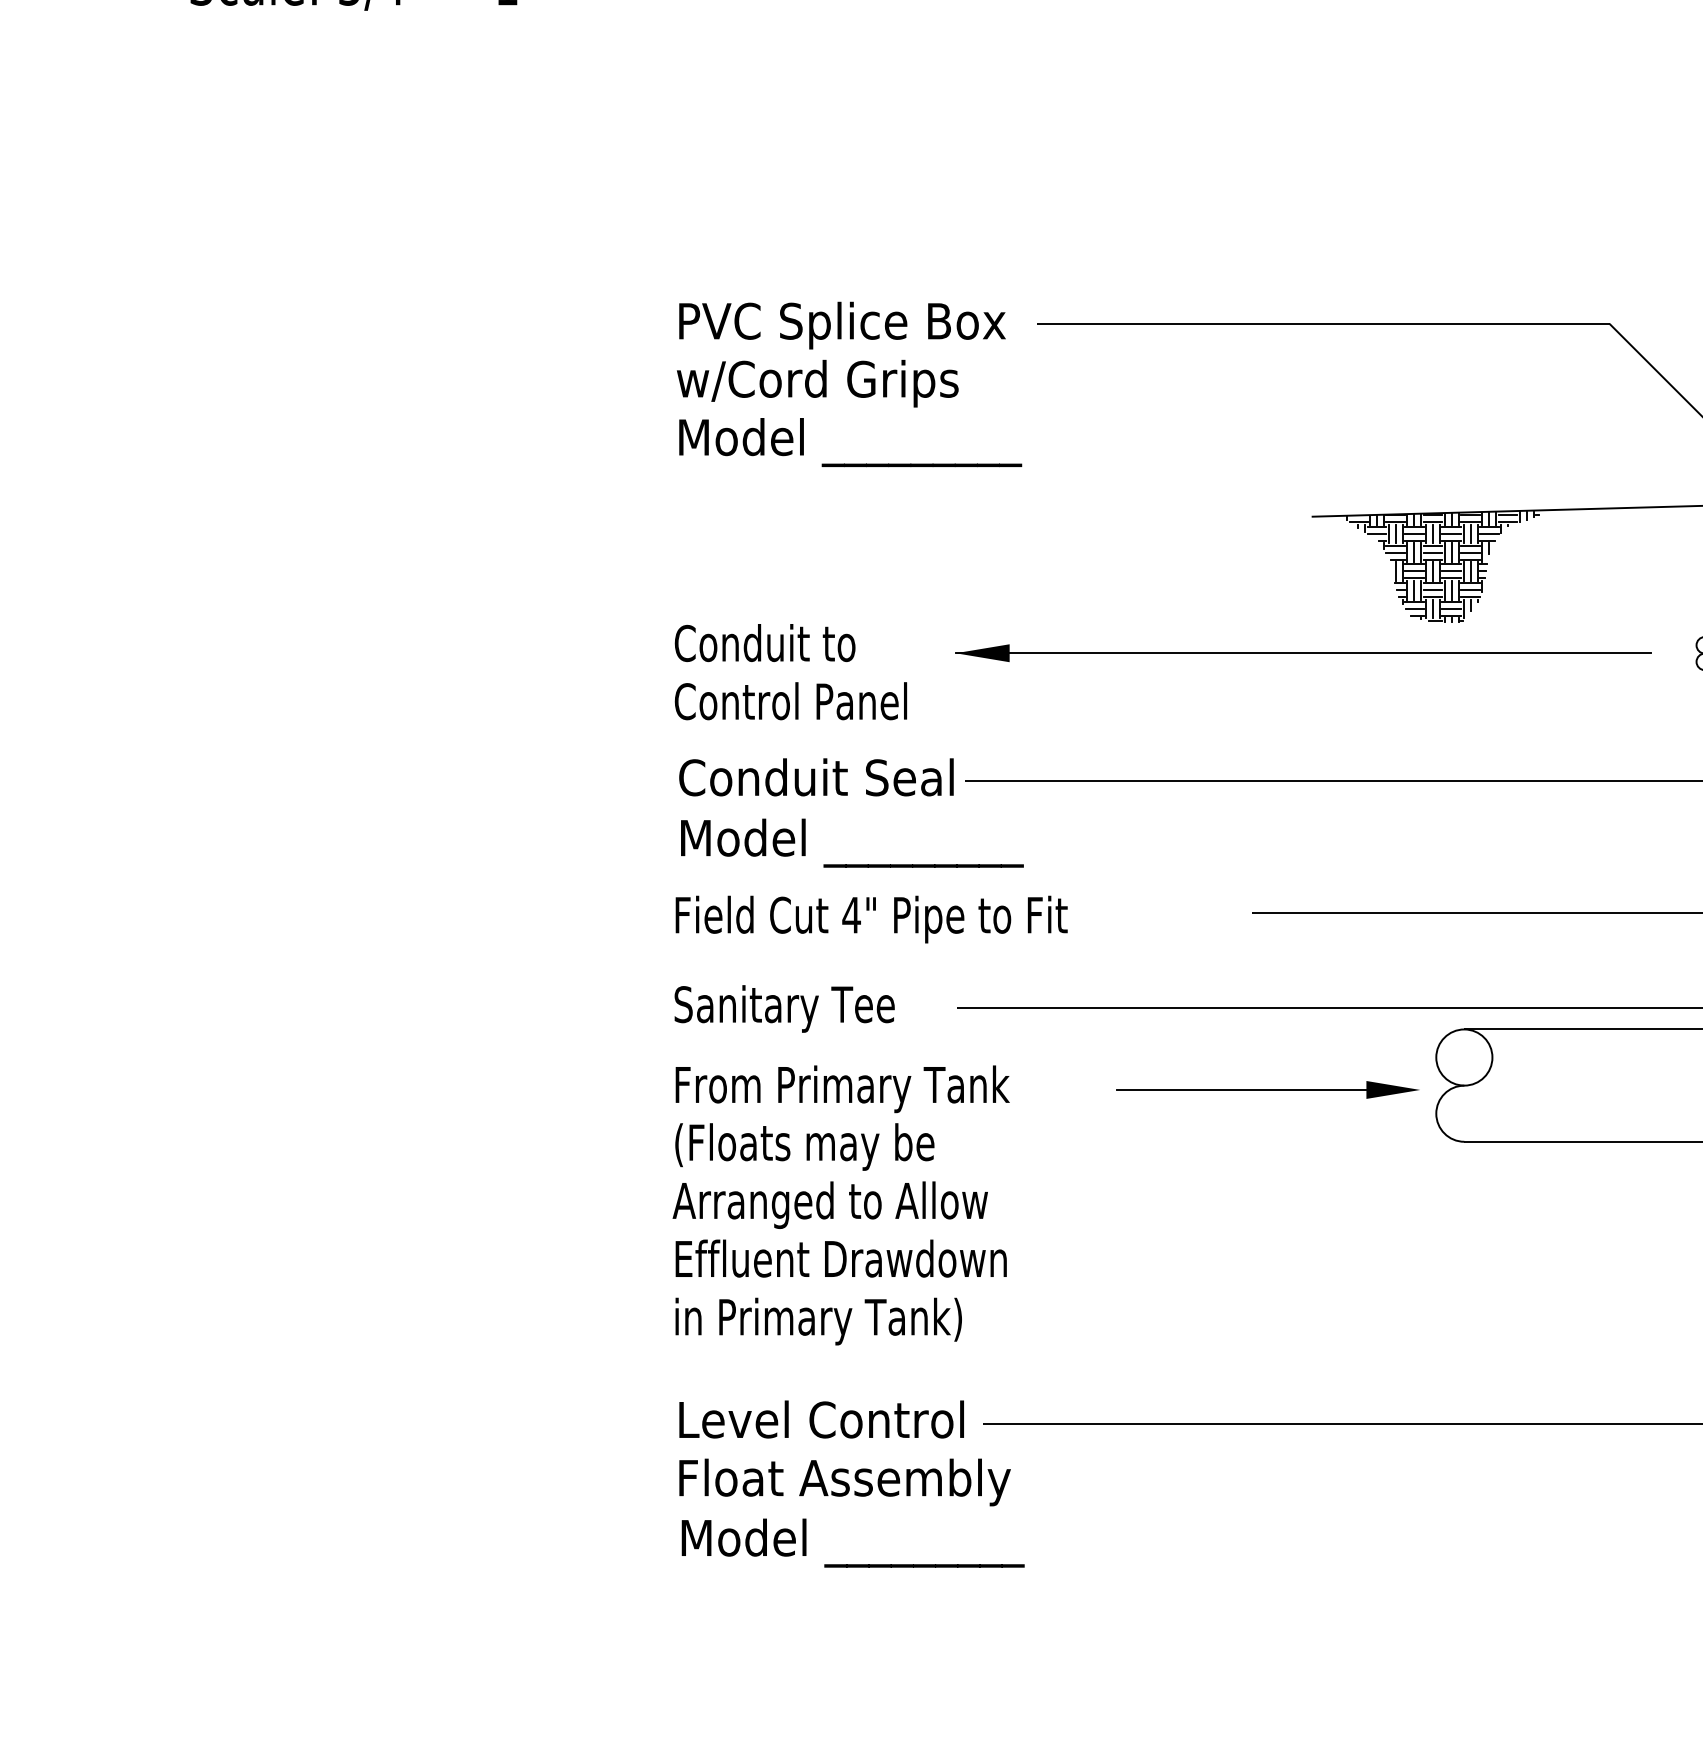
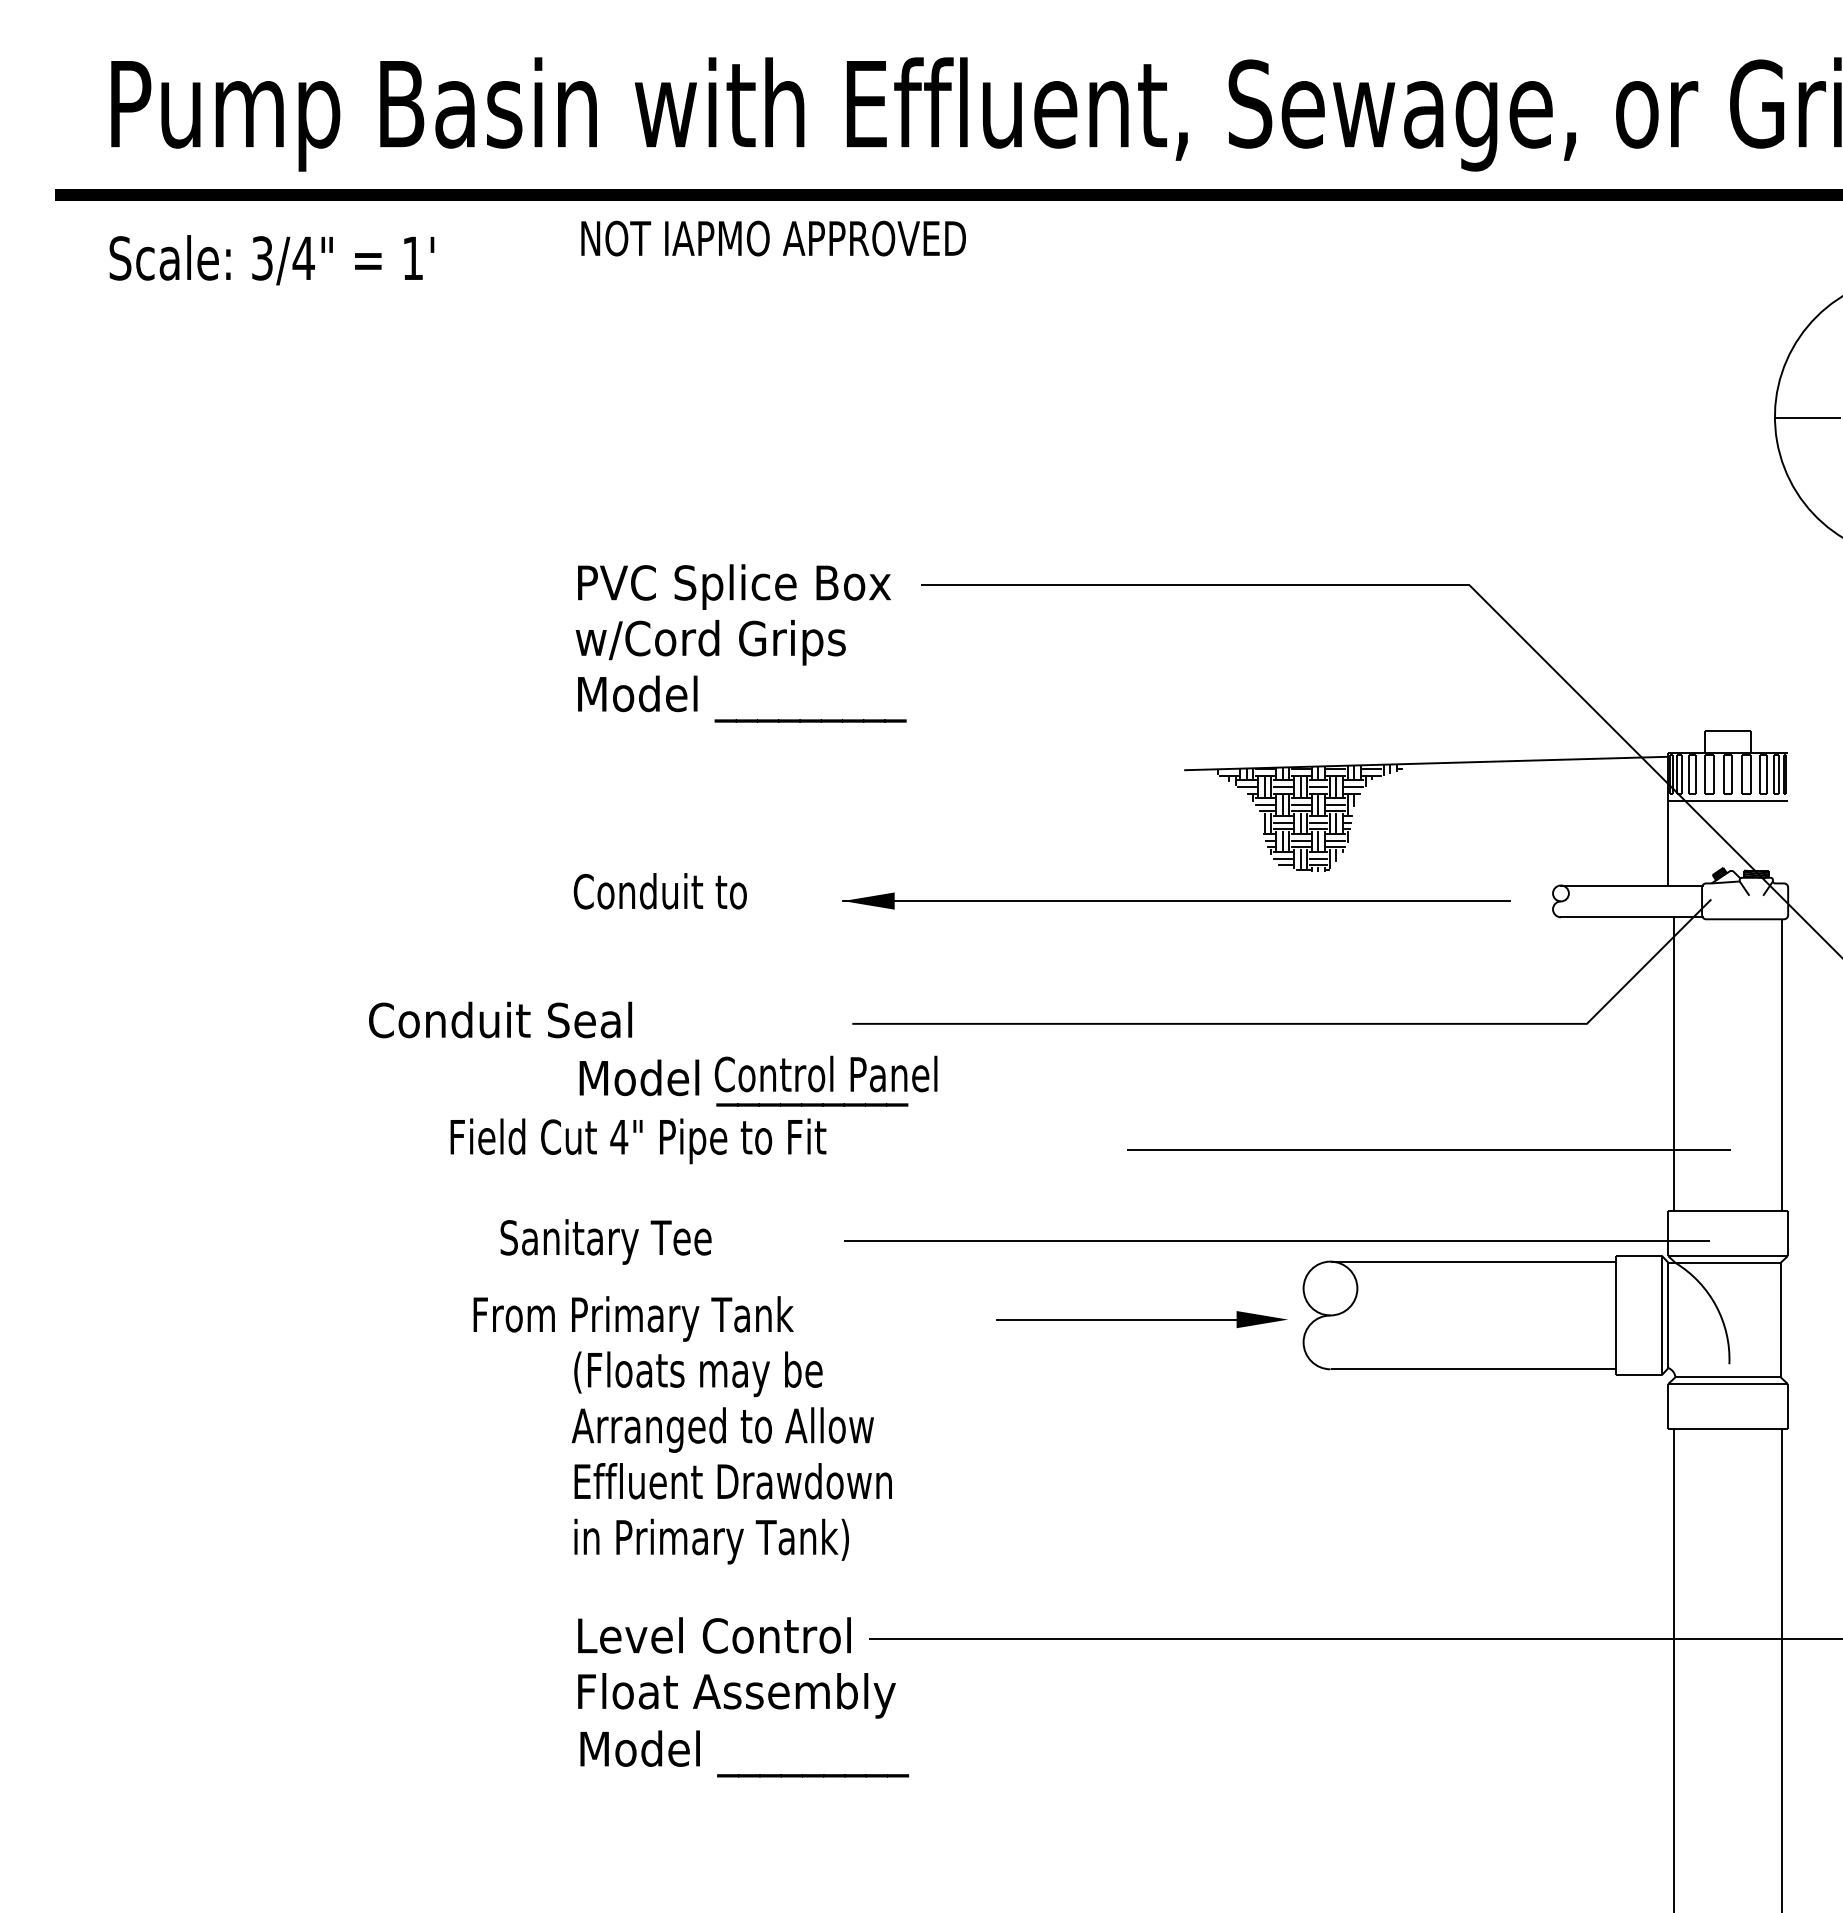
text: (790, 700) -> (825, 1073), moved
text: (816, 776) -> (500, 1019), moved
text: (871, 919) -> (638, 1141), moved
text: (784, 1008) -> (605, 1241), moved
text: (842, 1088) -> (633, 1318), moved

